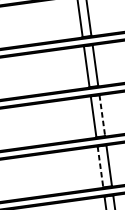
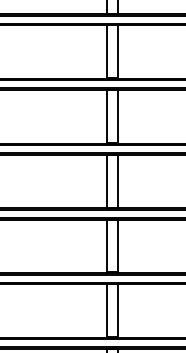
line: (102, 115) -> (118, 181), dashed -> solid
line: (100, 167) -> (106, 246), dashed -> solid

